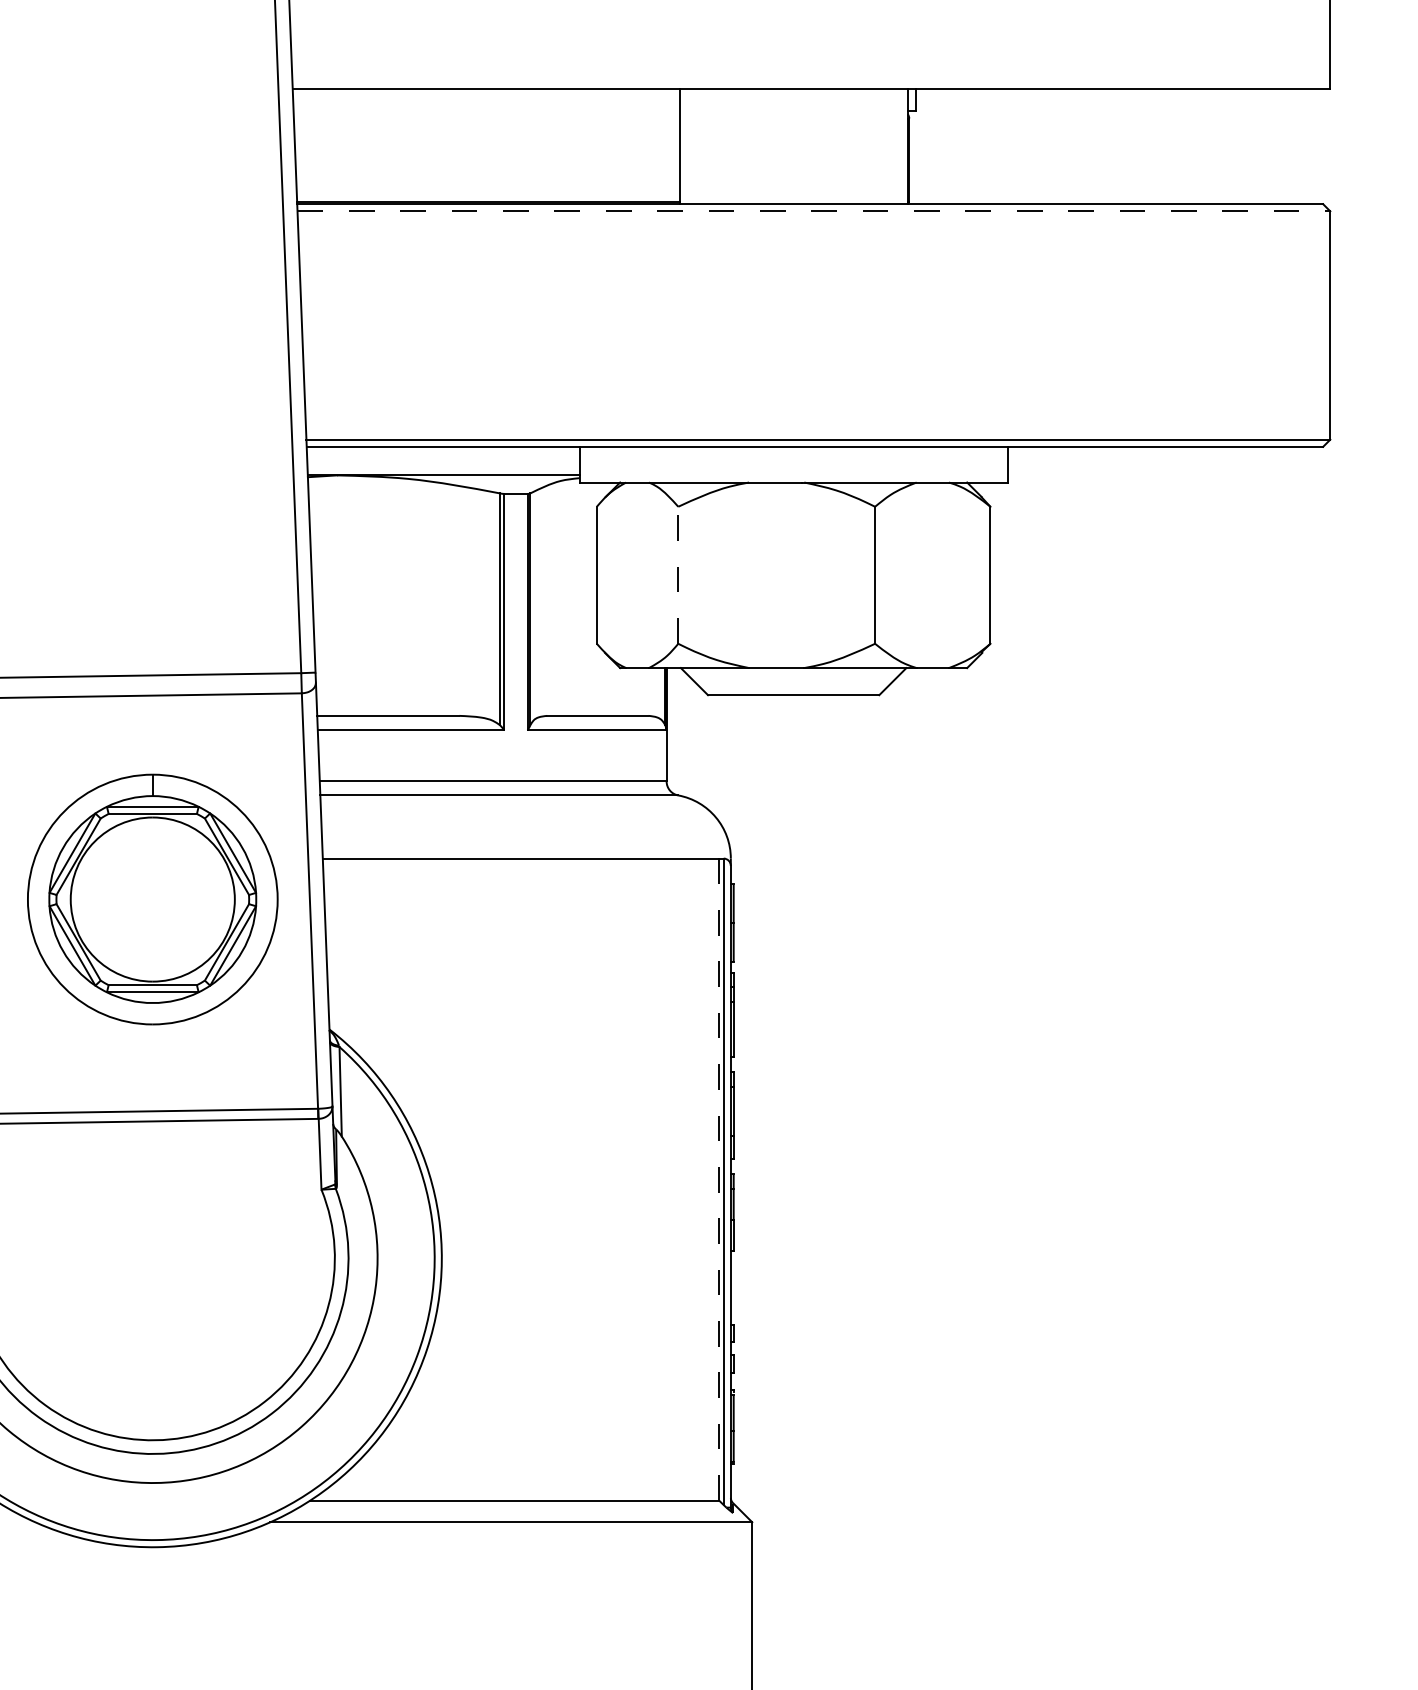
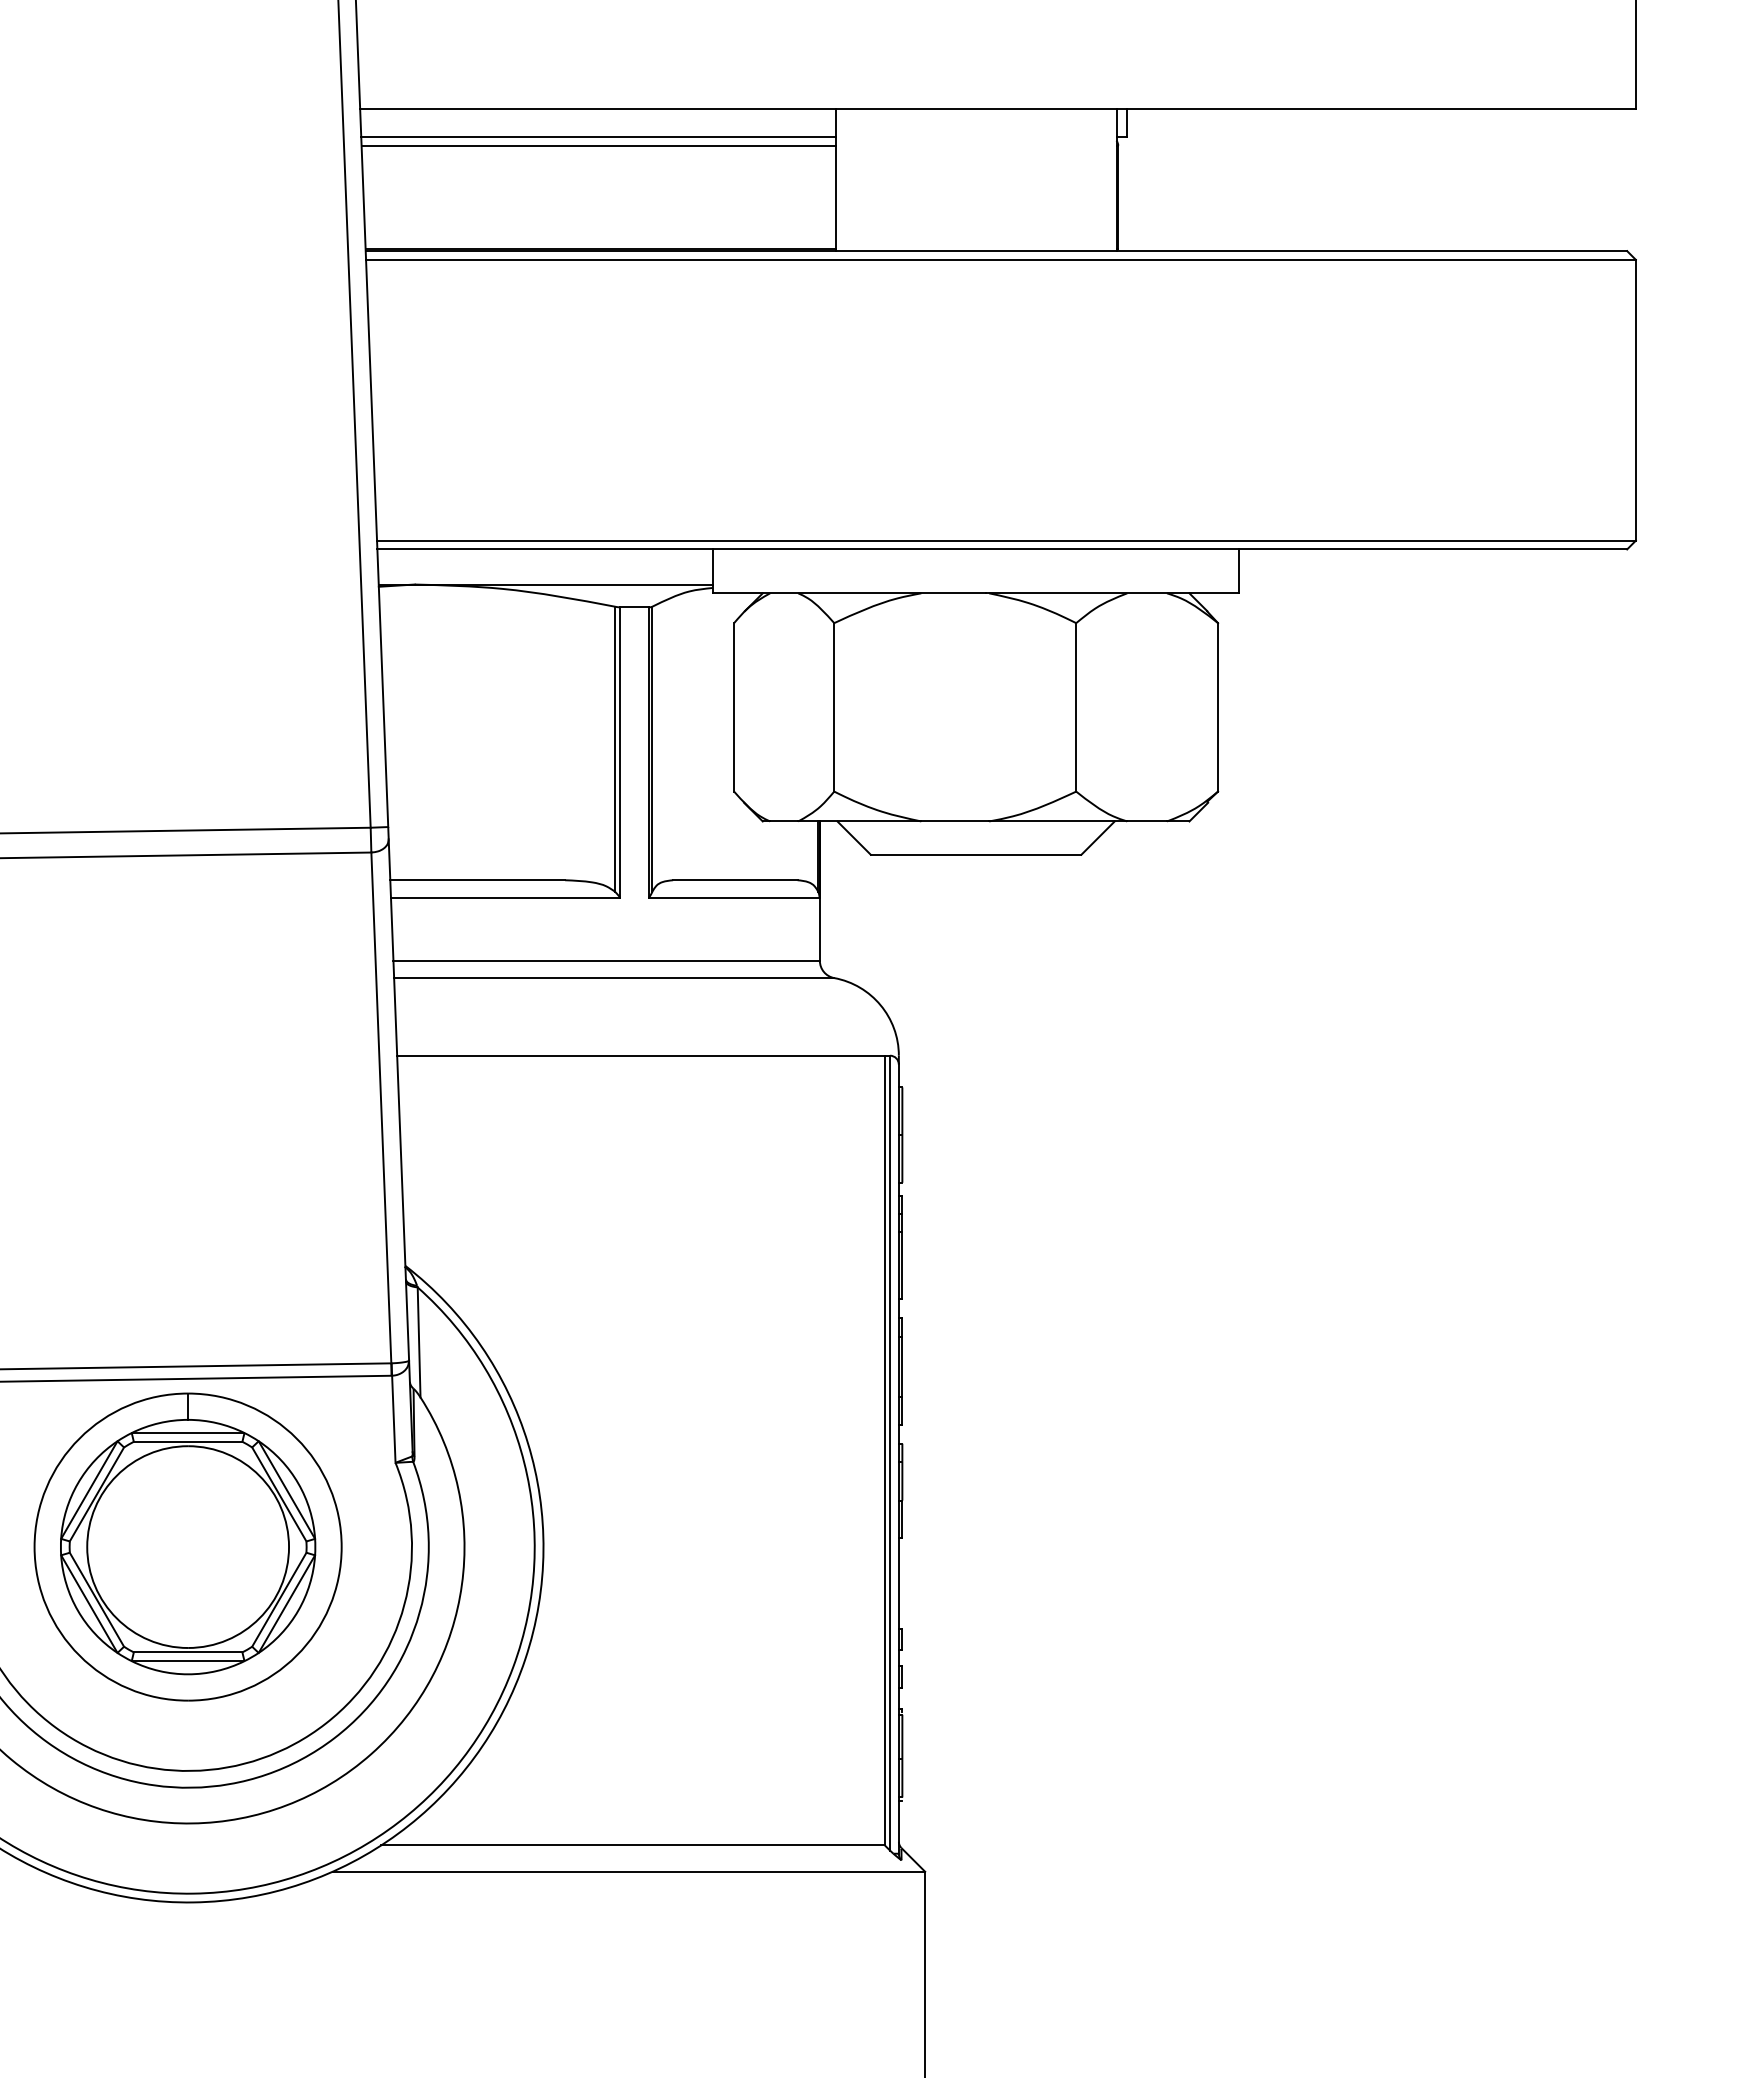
line: (486, 111) -> (598, 137), added
line: (486, 118) -> (598, 145), added
line: (813, 211) -> (1000, 259), dashed -> solid
line: (678, 574) -> (834, 706), dashed -> solid
part: (152, 899) -> (187, 1546), moved
line: (719, 1179) -> (884, 1450), dashed -> solid

